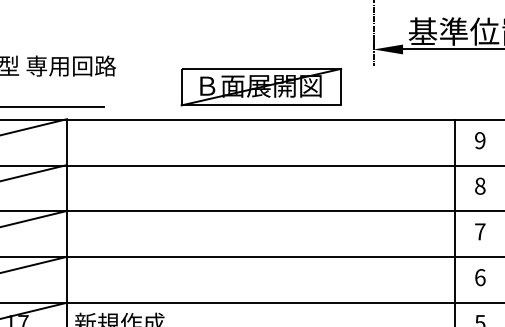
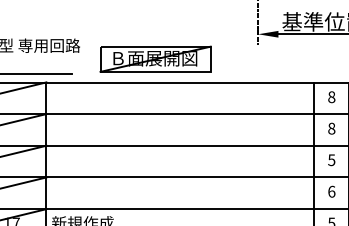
part: (261, 86) -> (155, 58), moved
text: (479, 141) -> (331, 97), 9 -> 8
text: (479, 232) -> (331, 160), 7 -> 5

